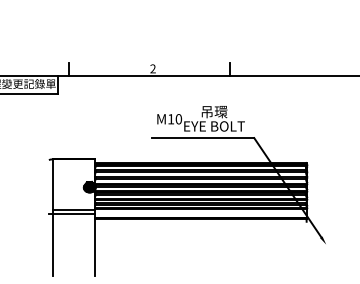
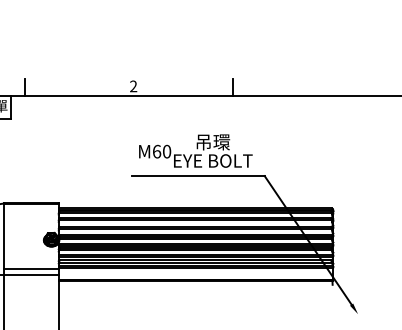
text: (171, 119) -> (157, 152), M10 -> M60

